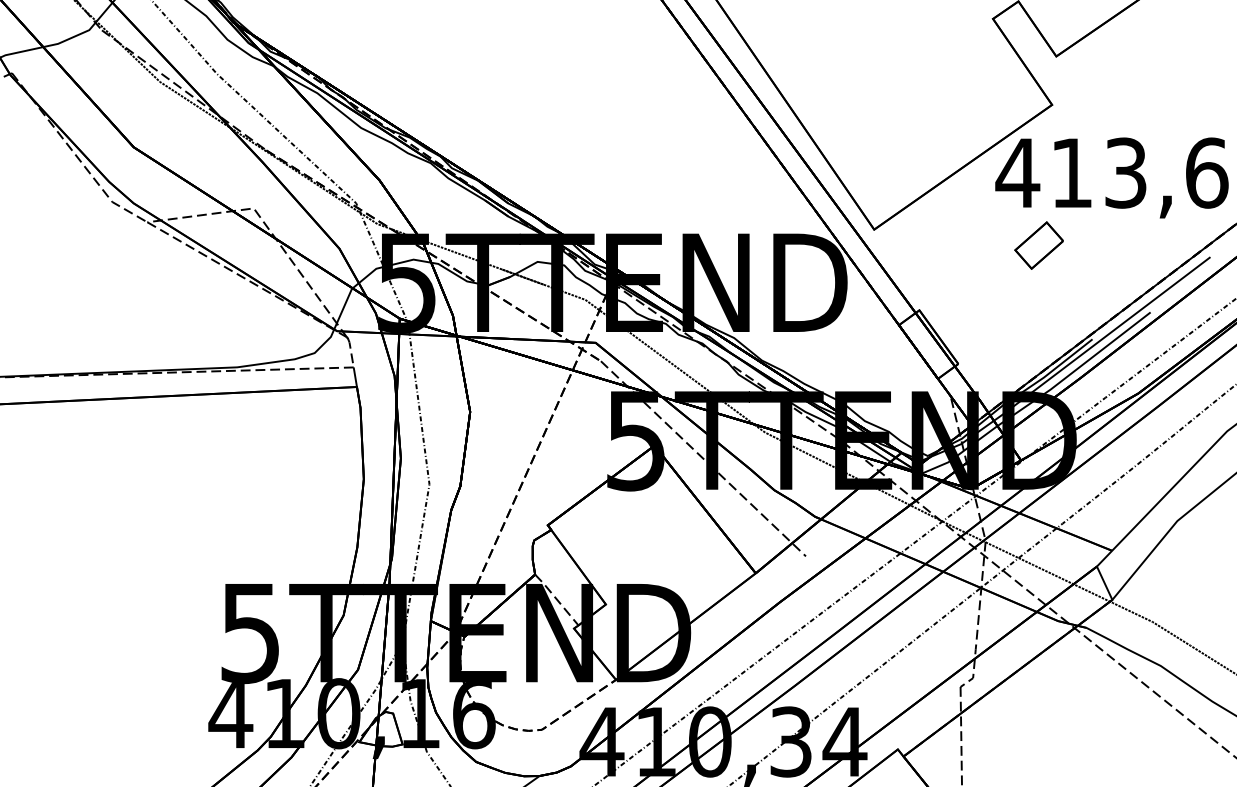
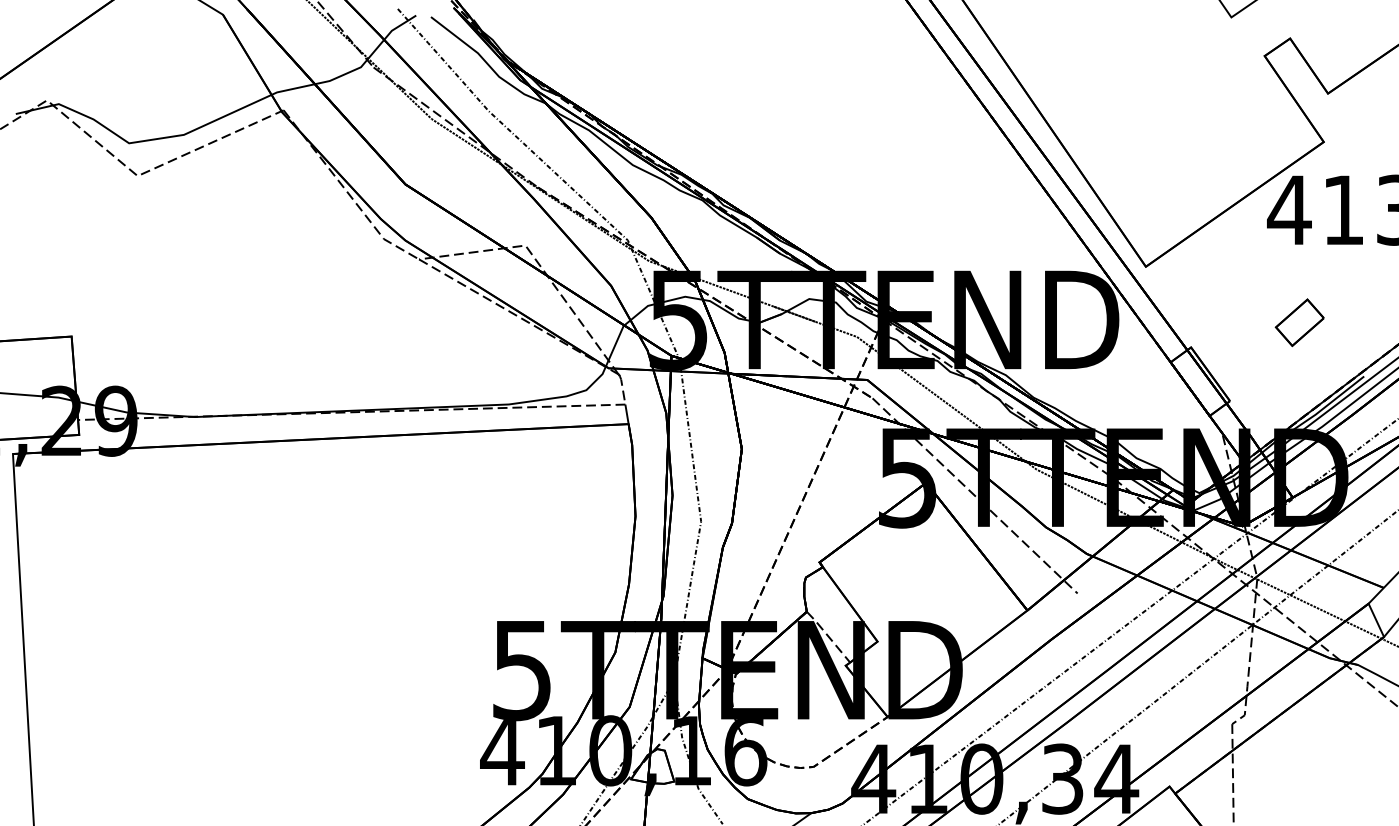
part: (1038, 245) -> (1299, 322), moved

